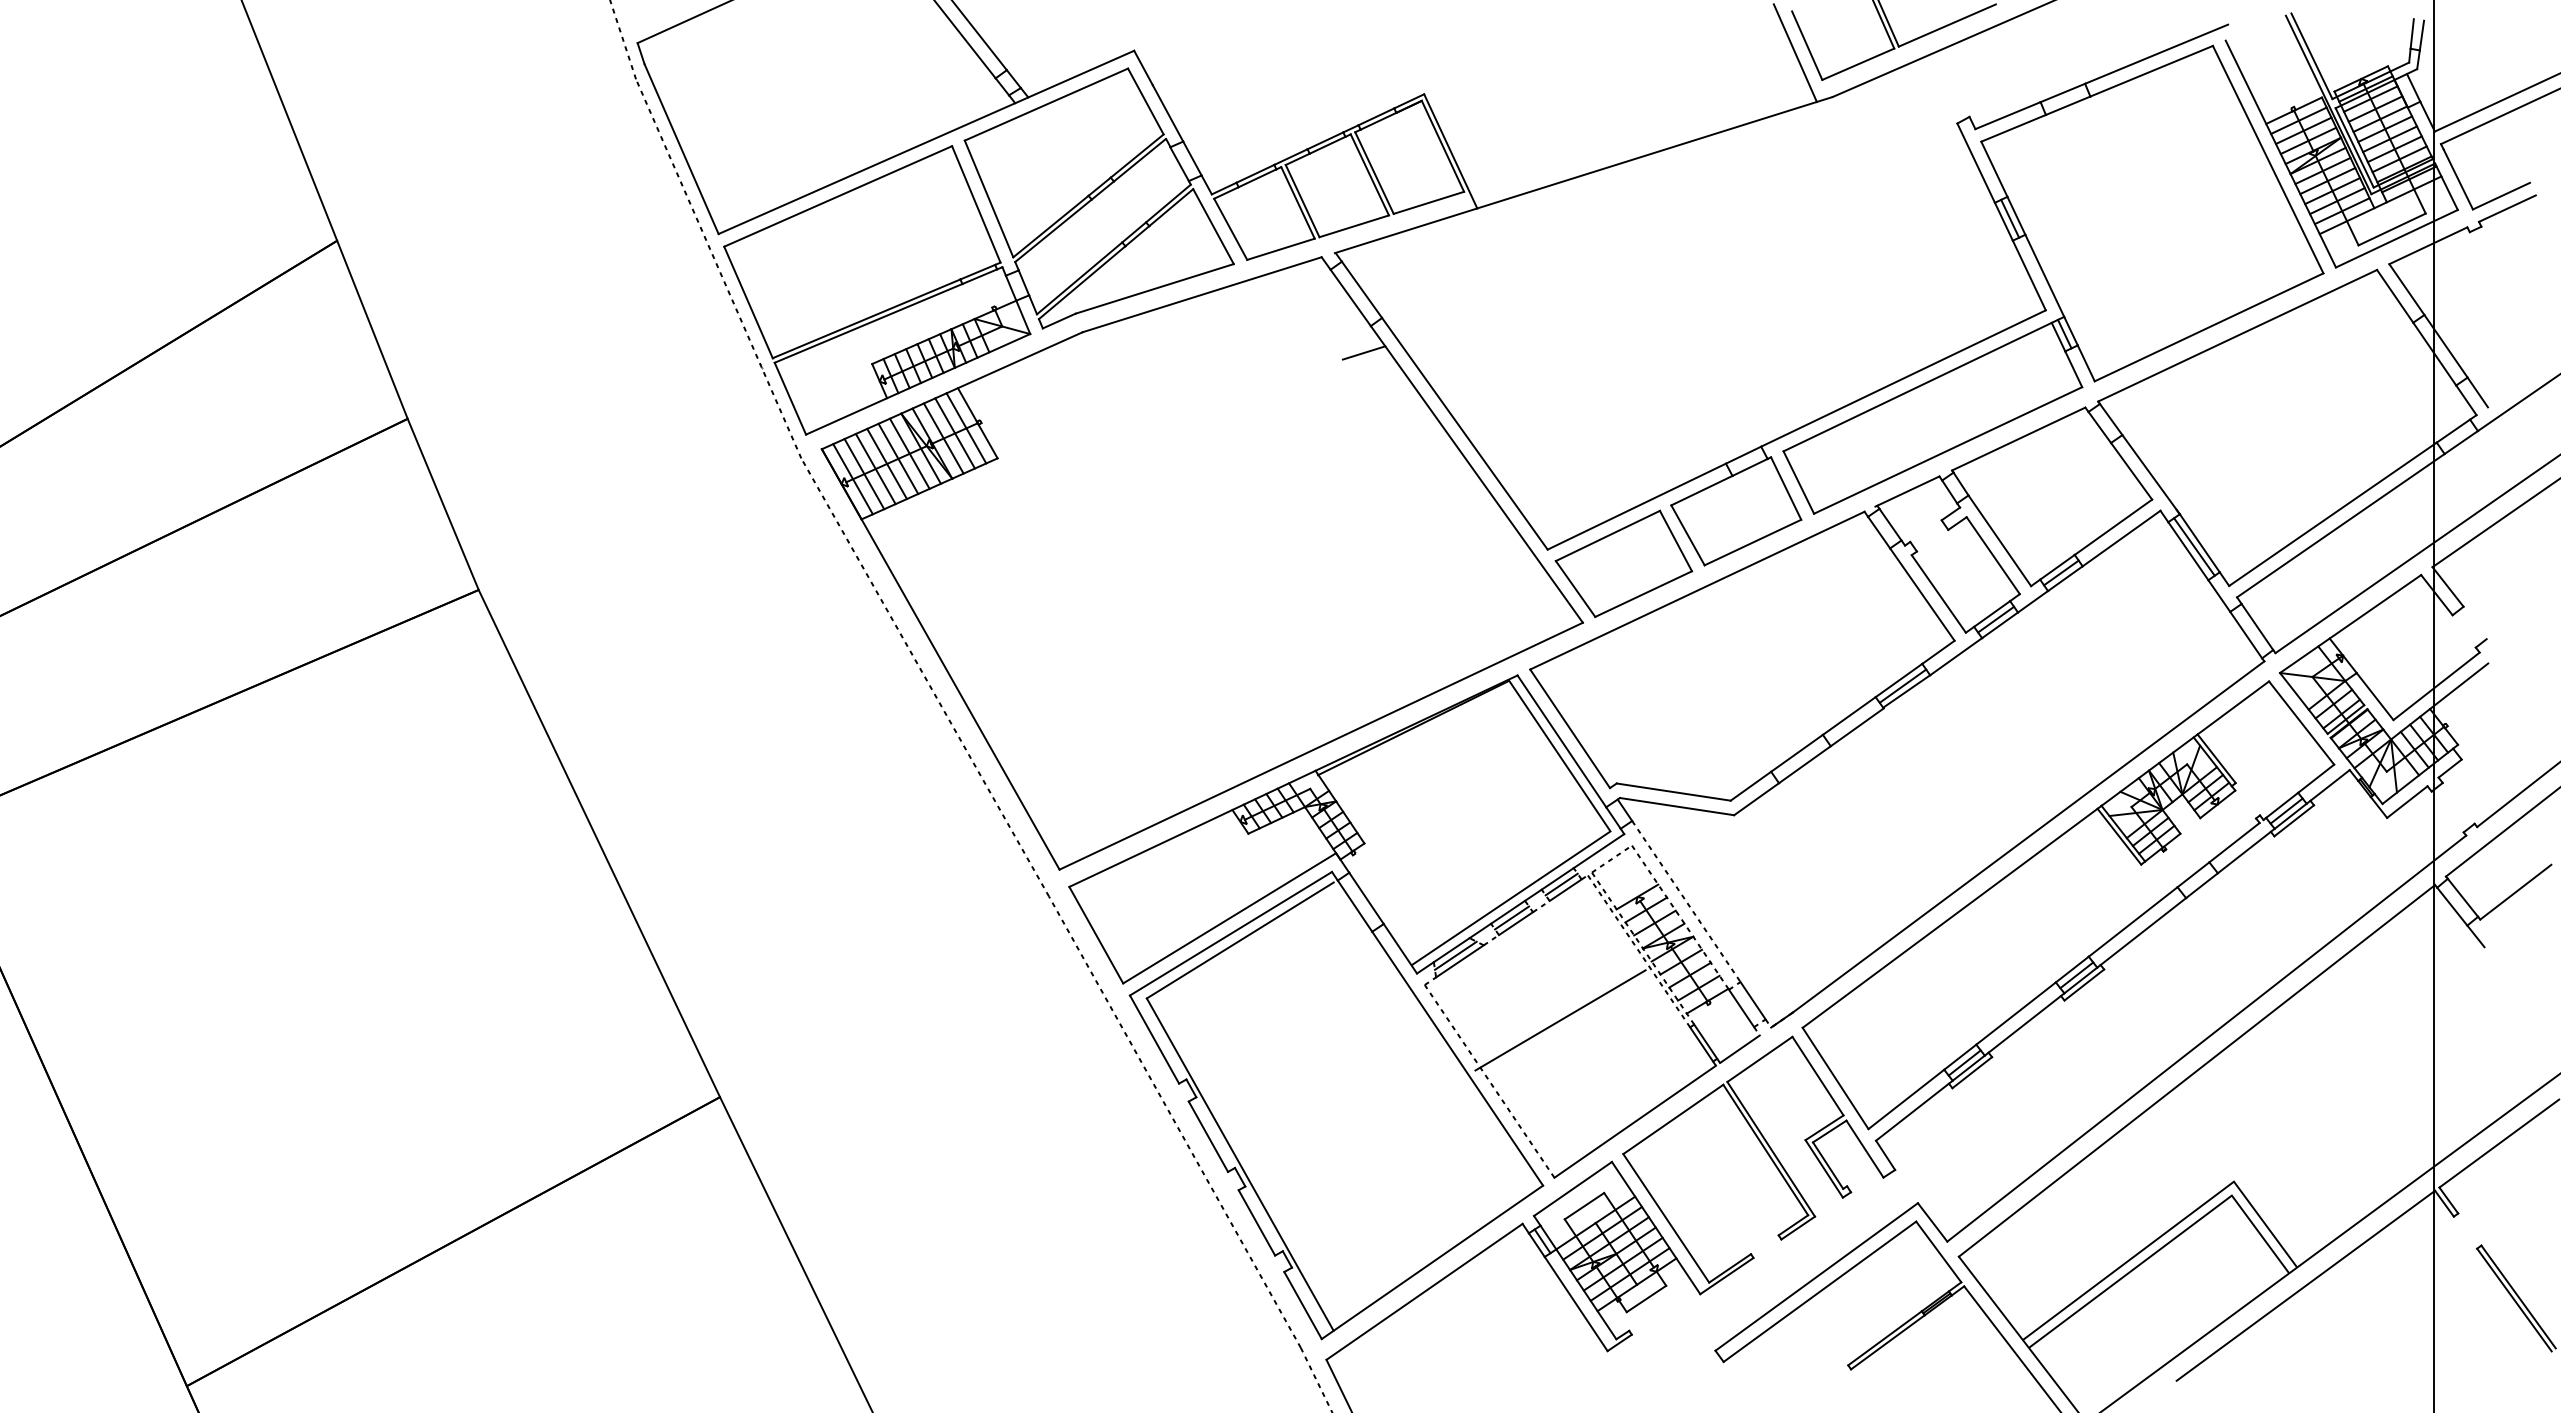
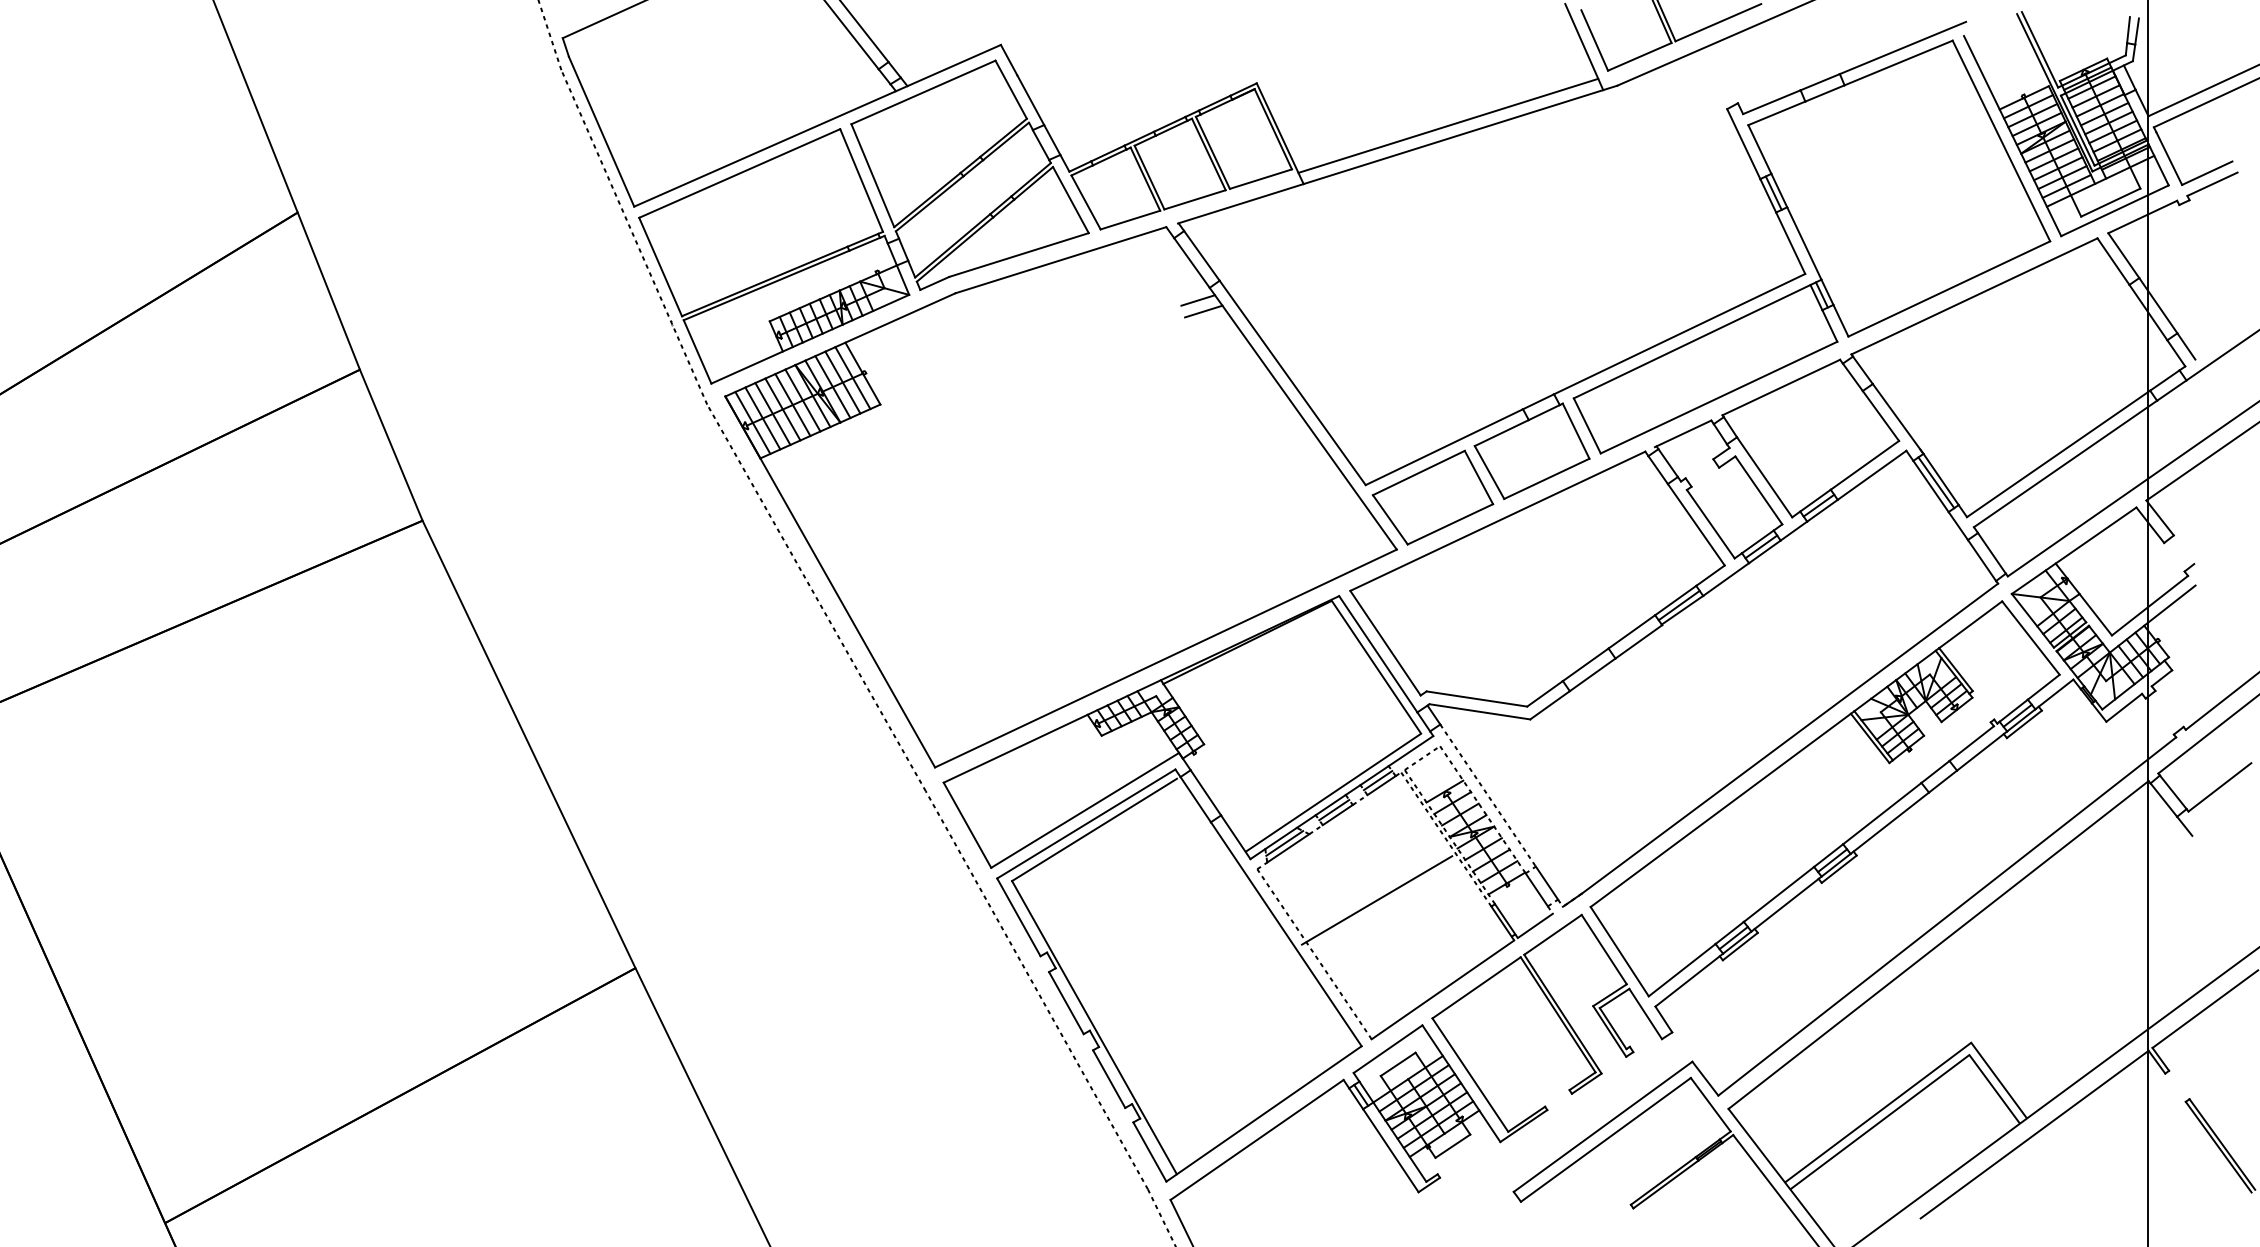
line: (1641, 142) -> (1448, 125), added
line: (1357, 340) -> (1197, 300), added

